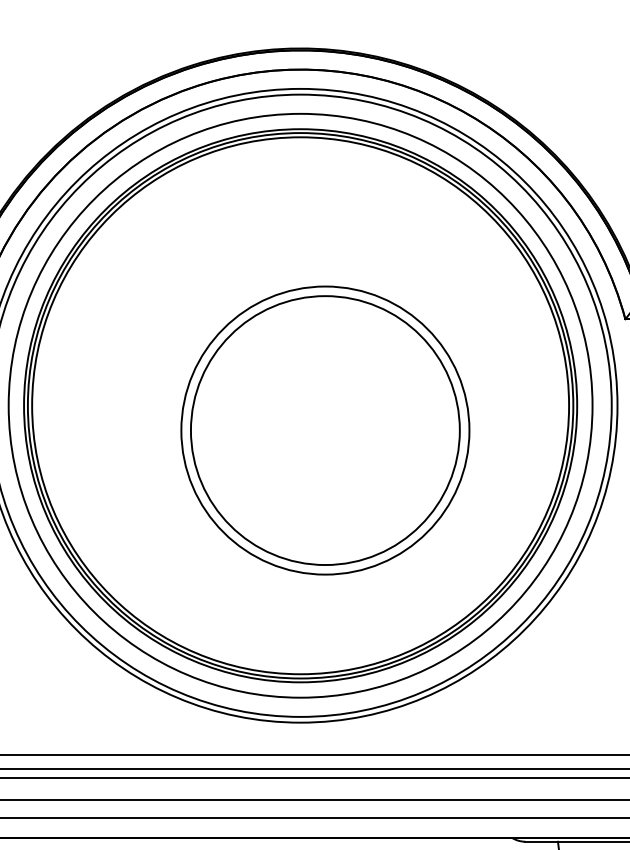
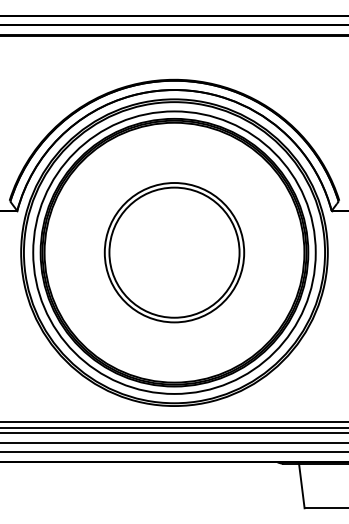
part: (325, 430) -> (174, 252), moved

